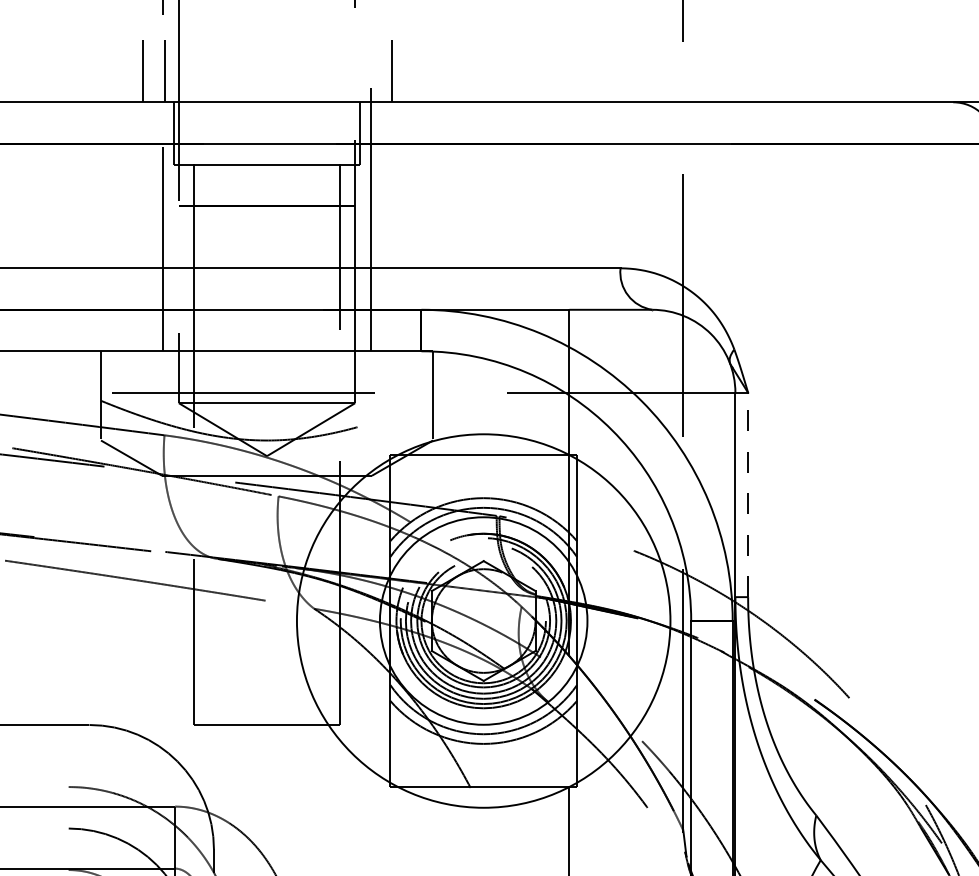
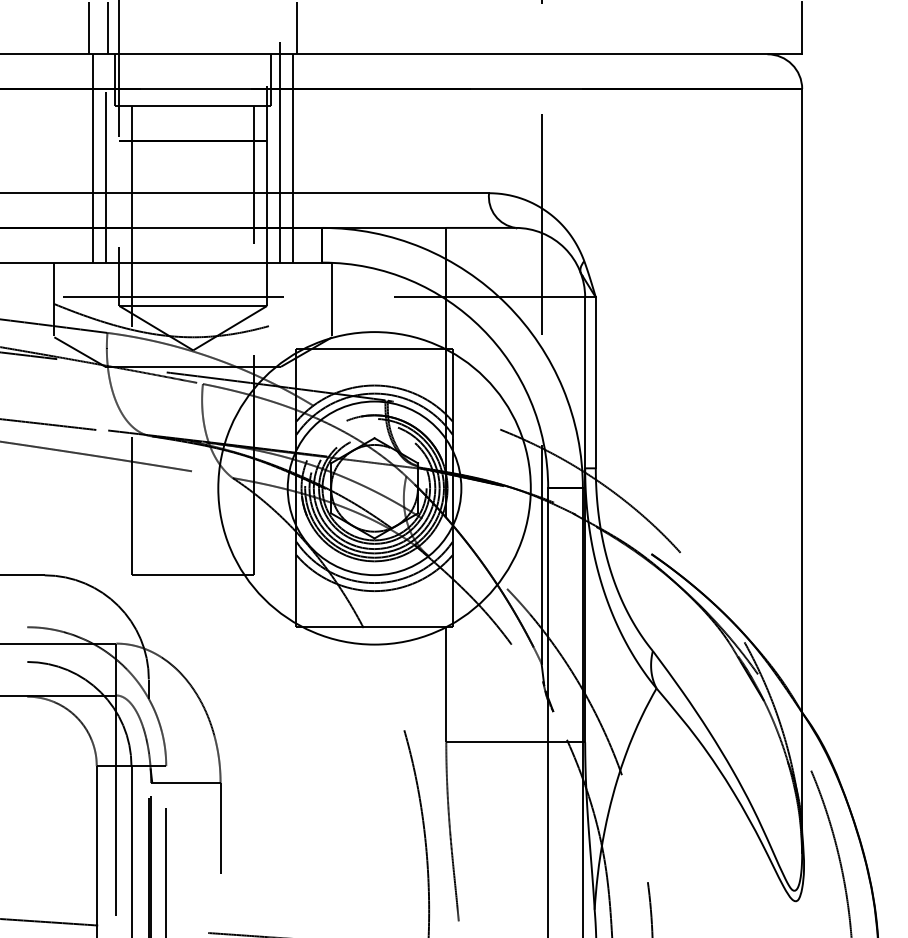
line: (147, 226) -> (93, 158), added
line: (386, 226) -> (293, 158), added
line: (747, 494) -> (595, 382), dashed -> solid

